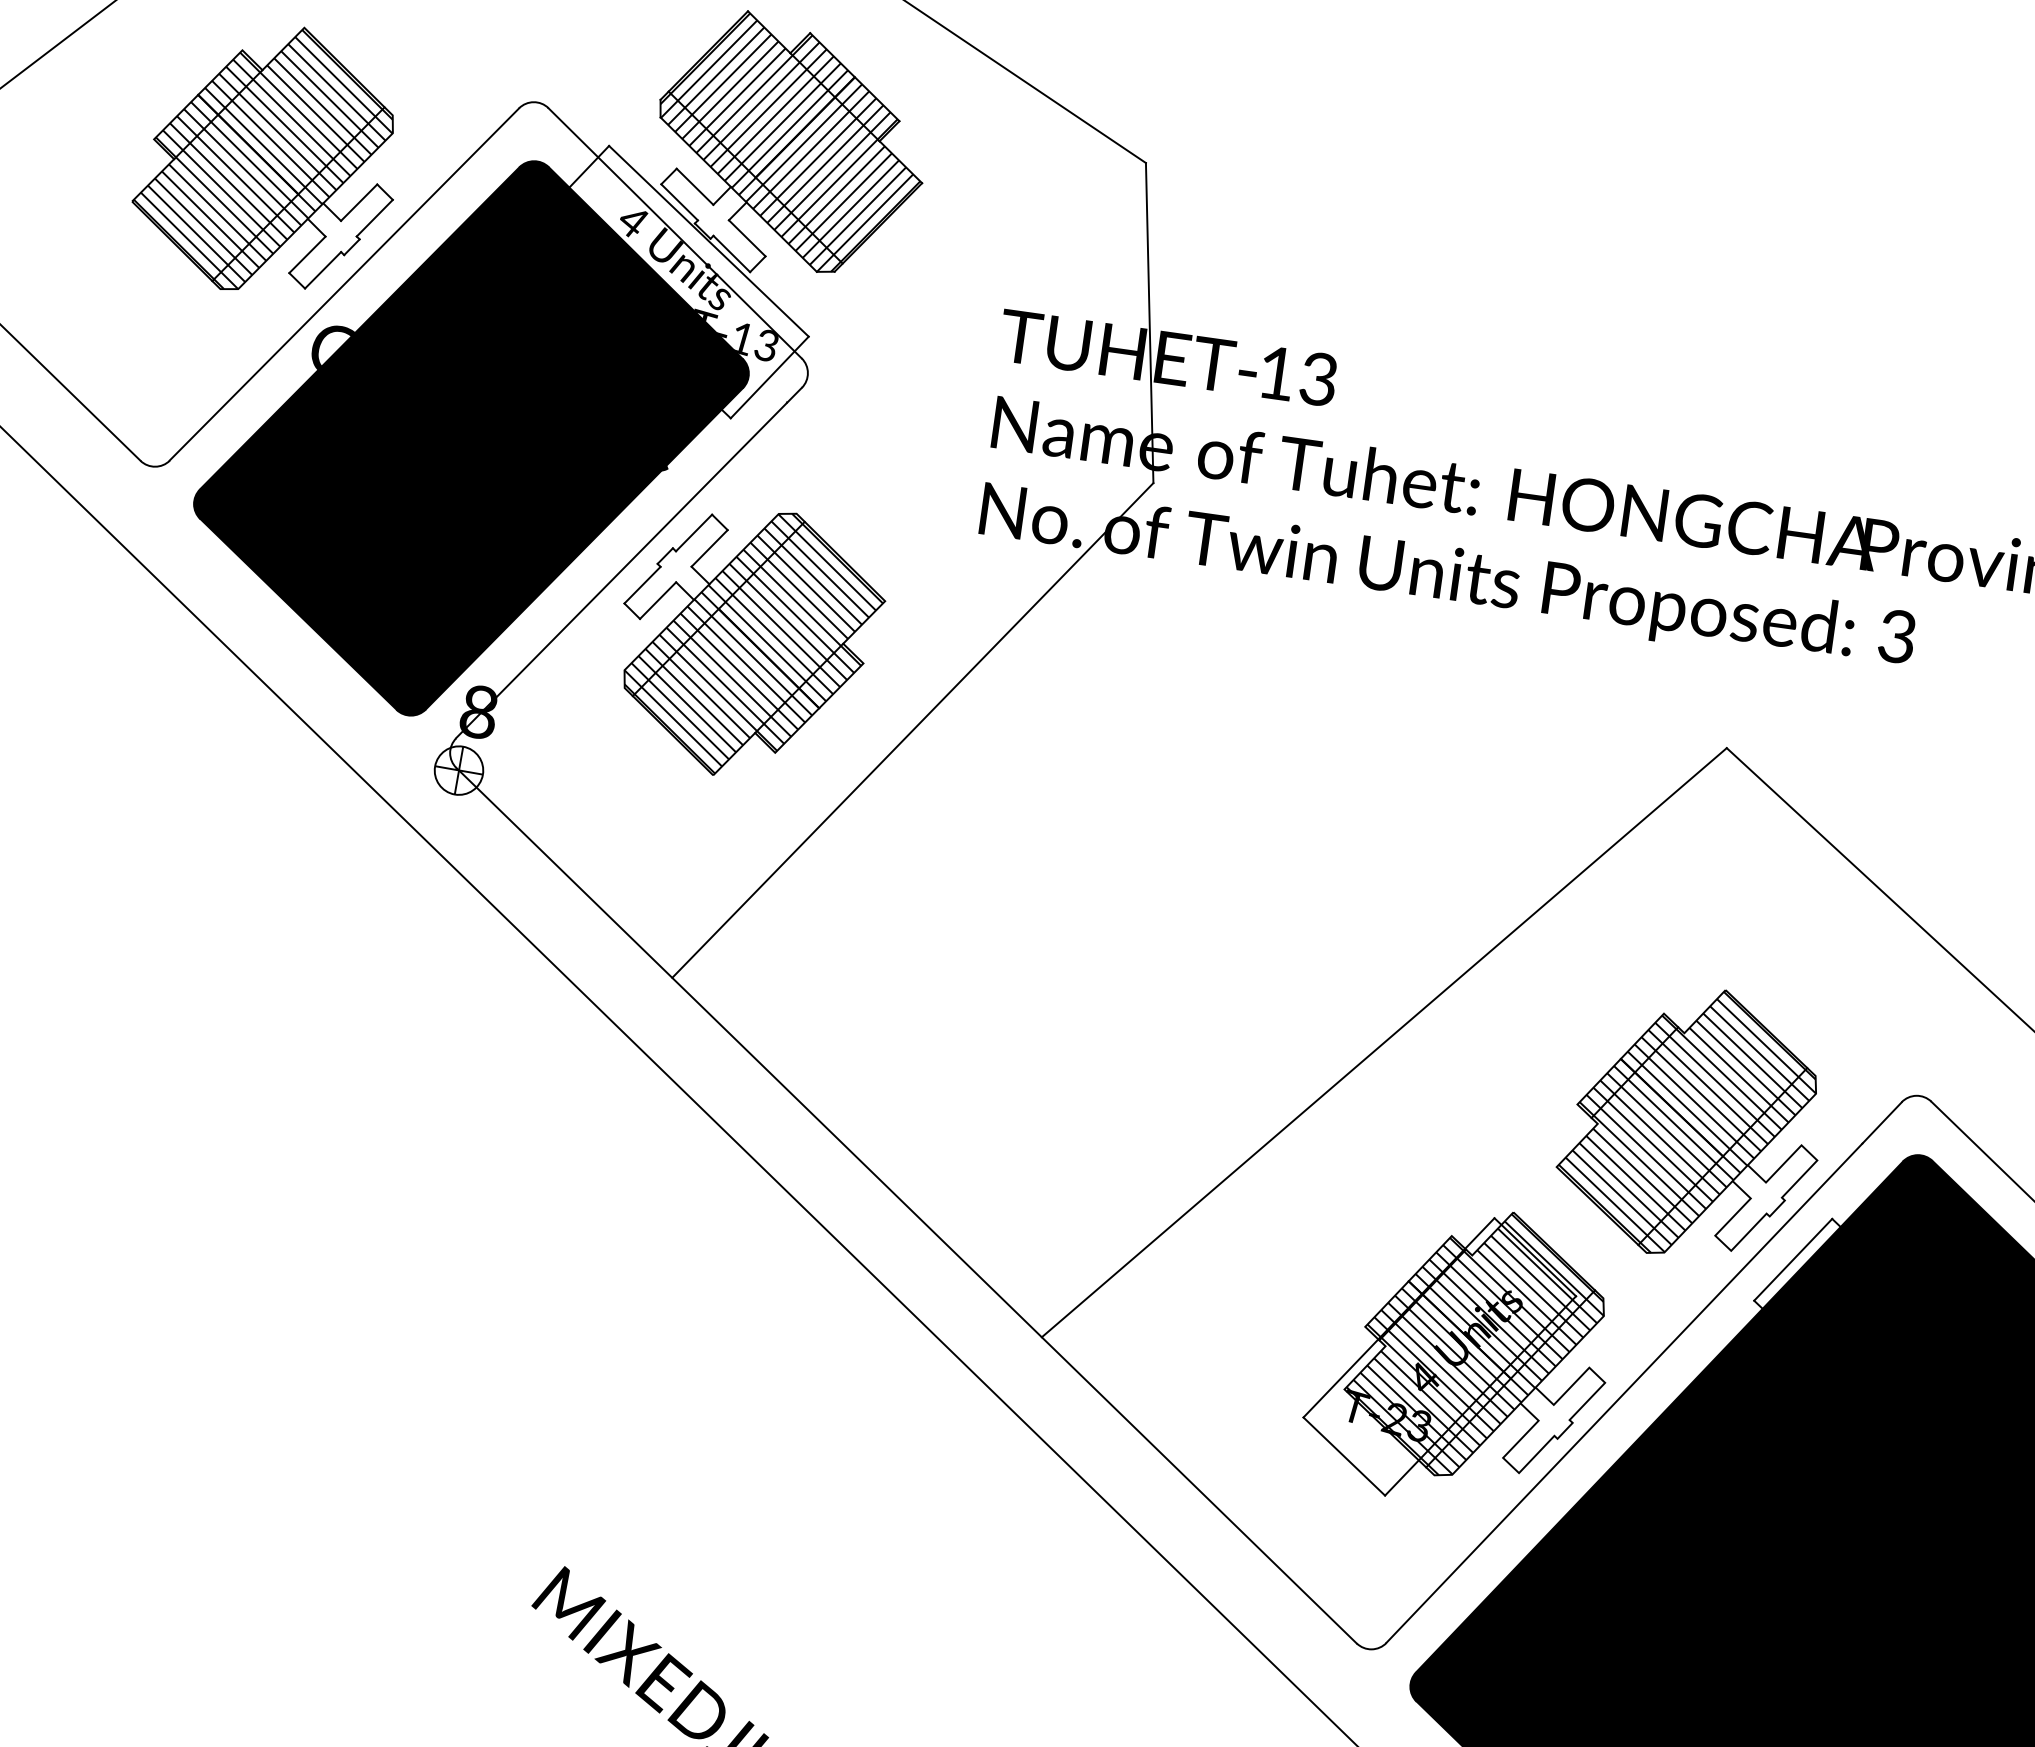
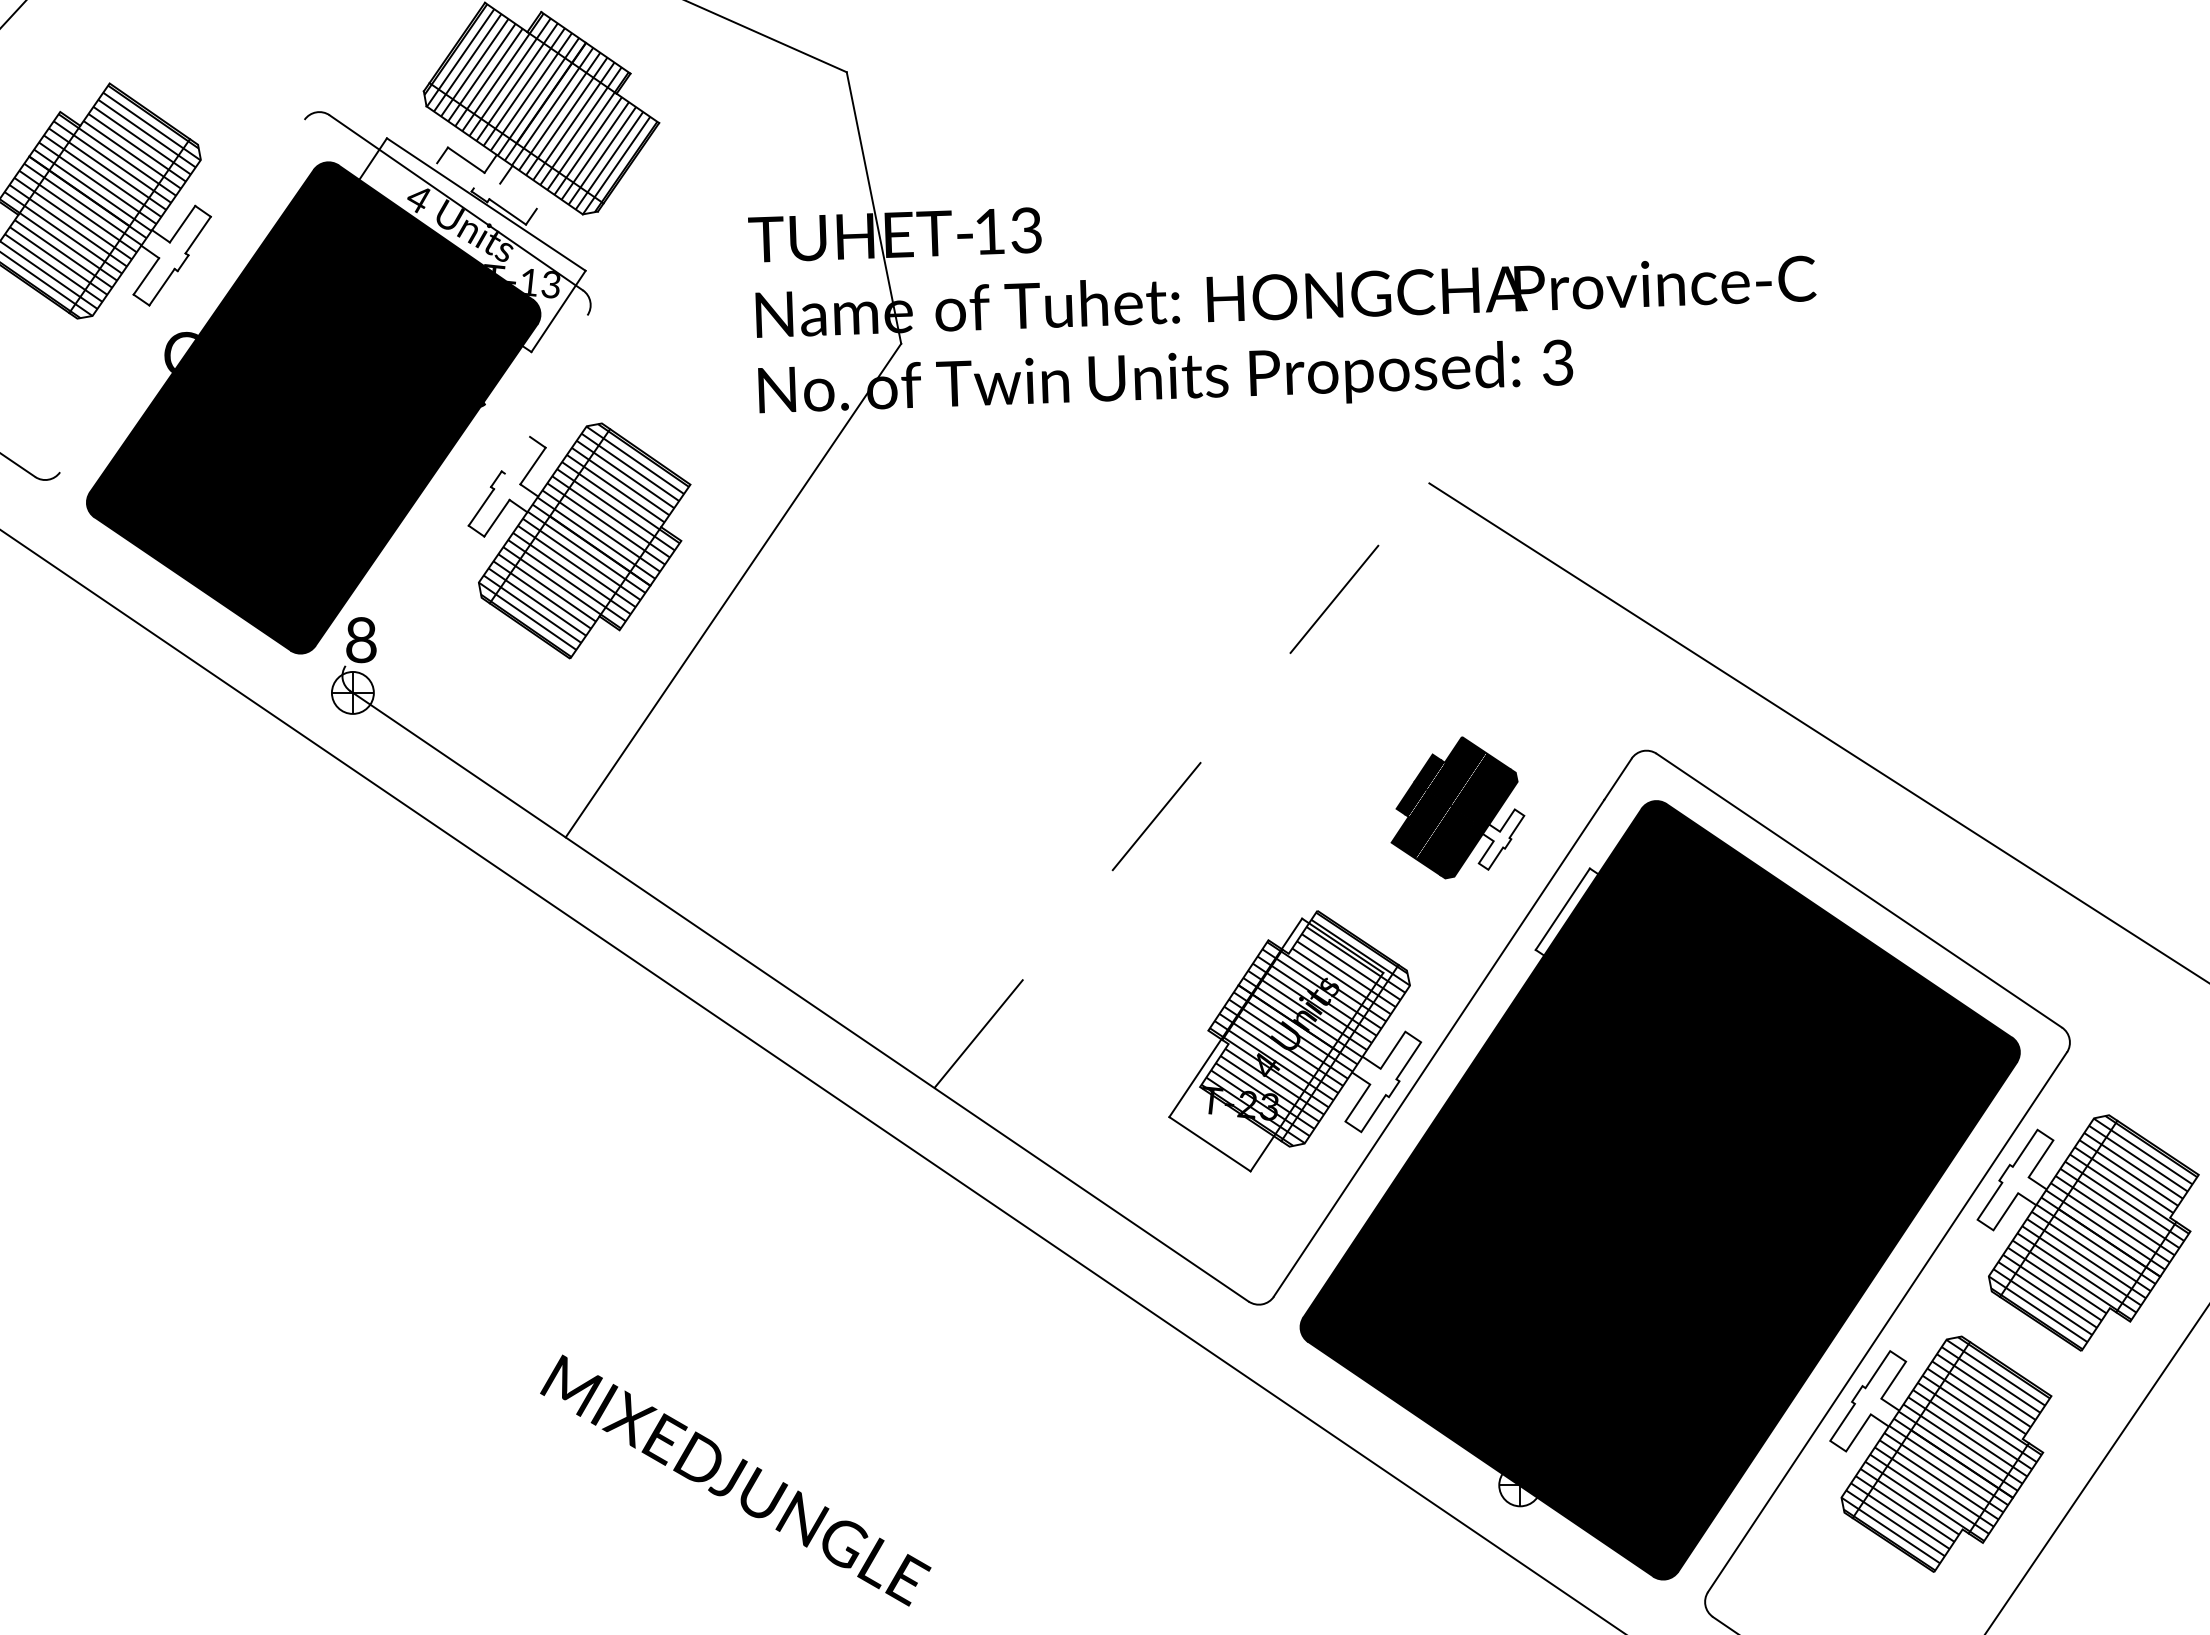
line: (679, 202) -> (455, 175), removed
line: (747, 237) -> (518, 195), removed
line: (344, 283) -> (182, 295), removed
line: (694, 532) -> (517, 454), removed
line: (628, 562) -> (466, 490), removed
line: (1383, 1042) -> (1181, 785), solid -> dashed
part: (1693, 1122) -> (1457, 807), size x0.6

